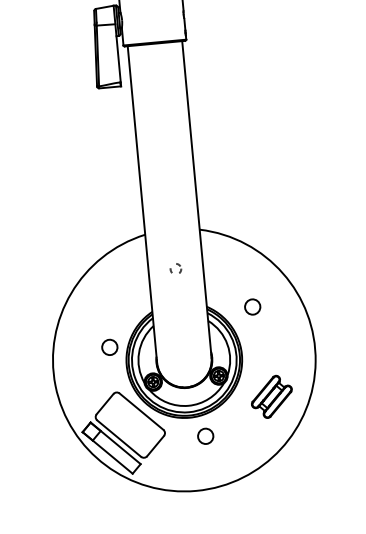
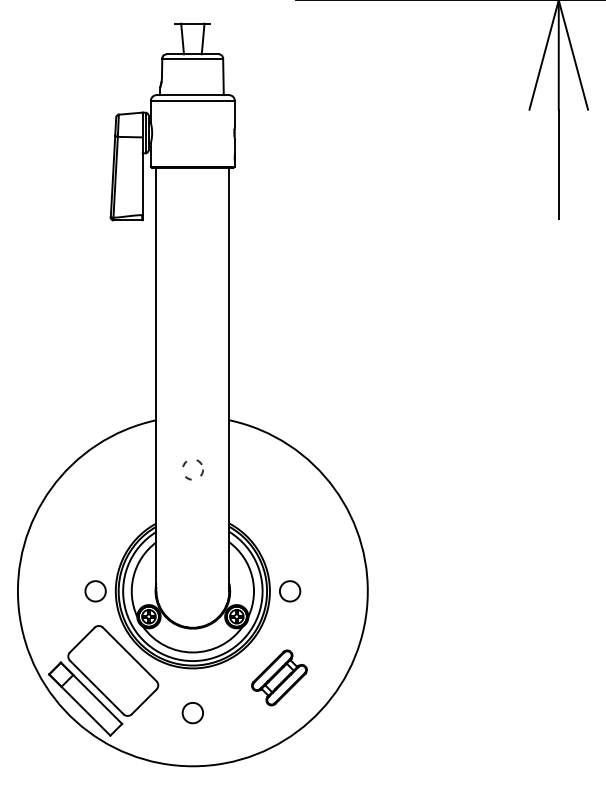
circle: (175, 269) -> (192, 469), size x1.43
circle: (253, 307) -> (290, 591), moved
circle: (109, 347) -> (95, 591), moved
part: (271, 396) -> (279, 677), moved
circle: (205, 436) -> (192, 713), moved

